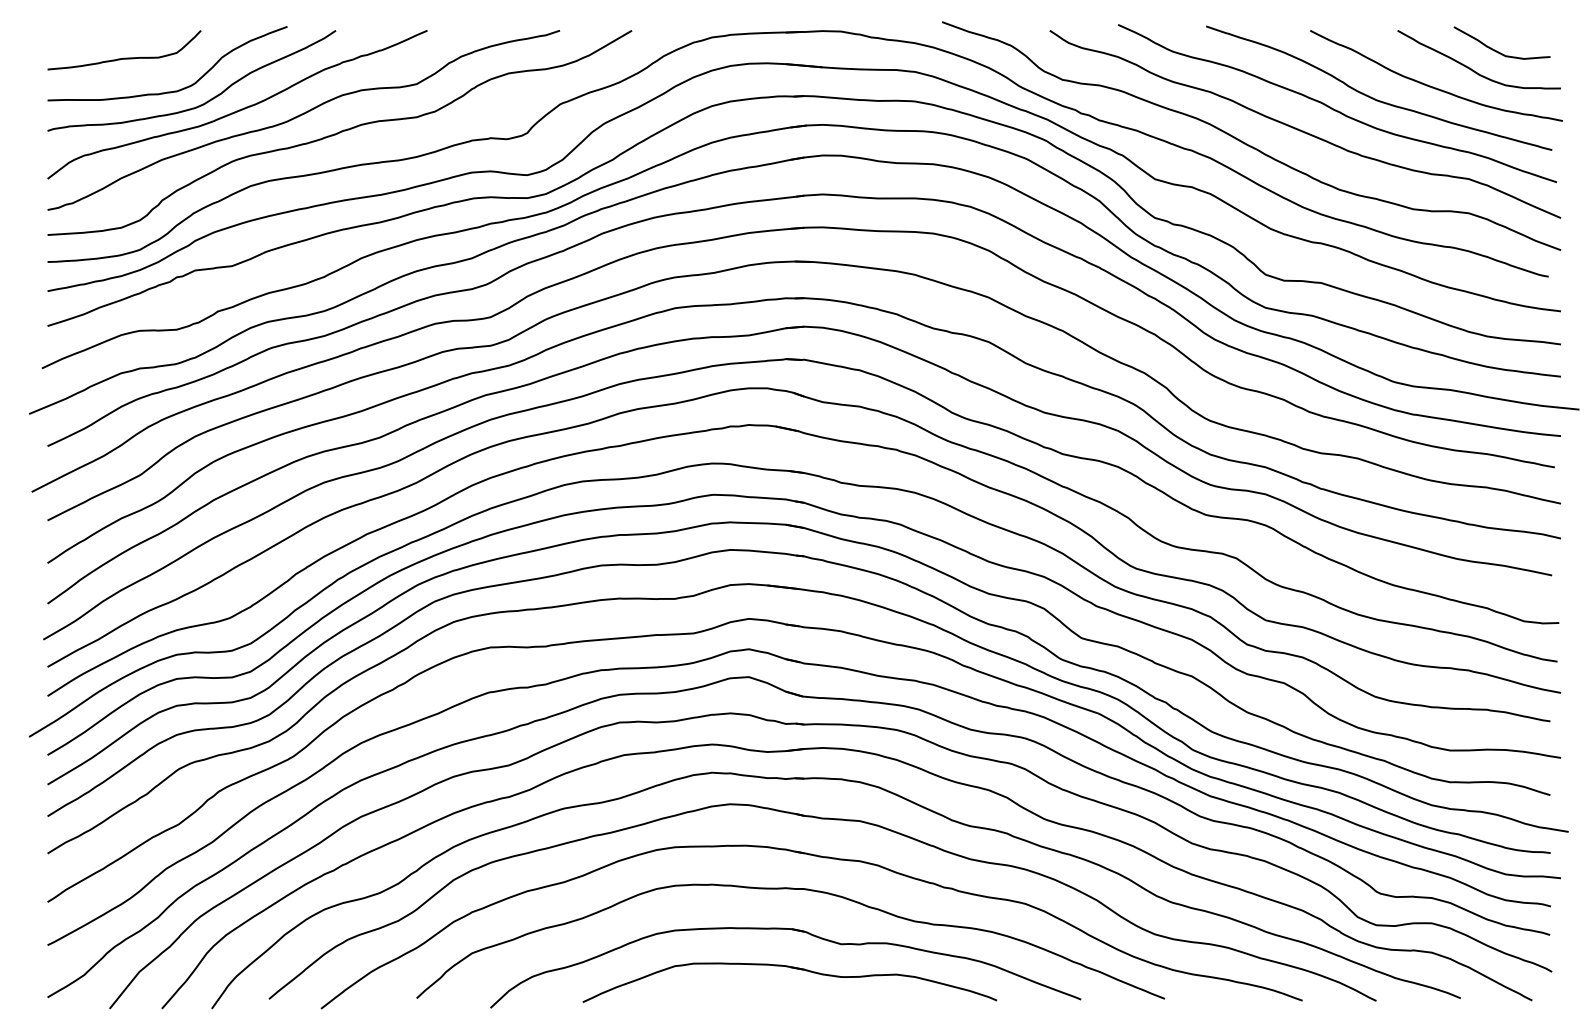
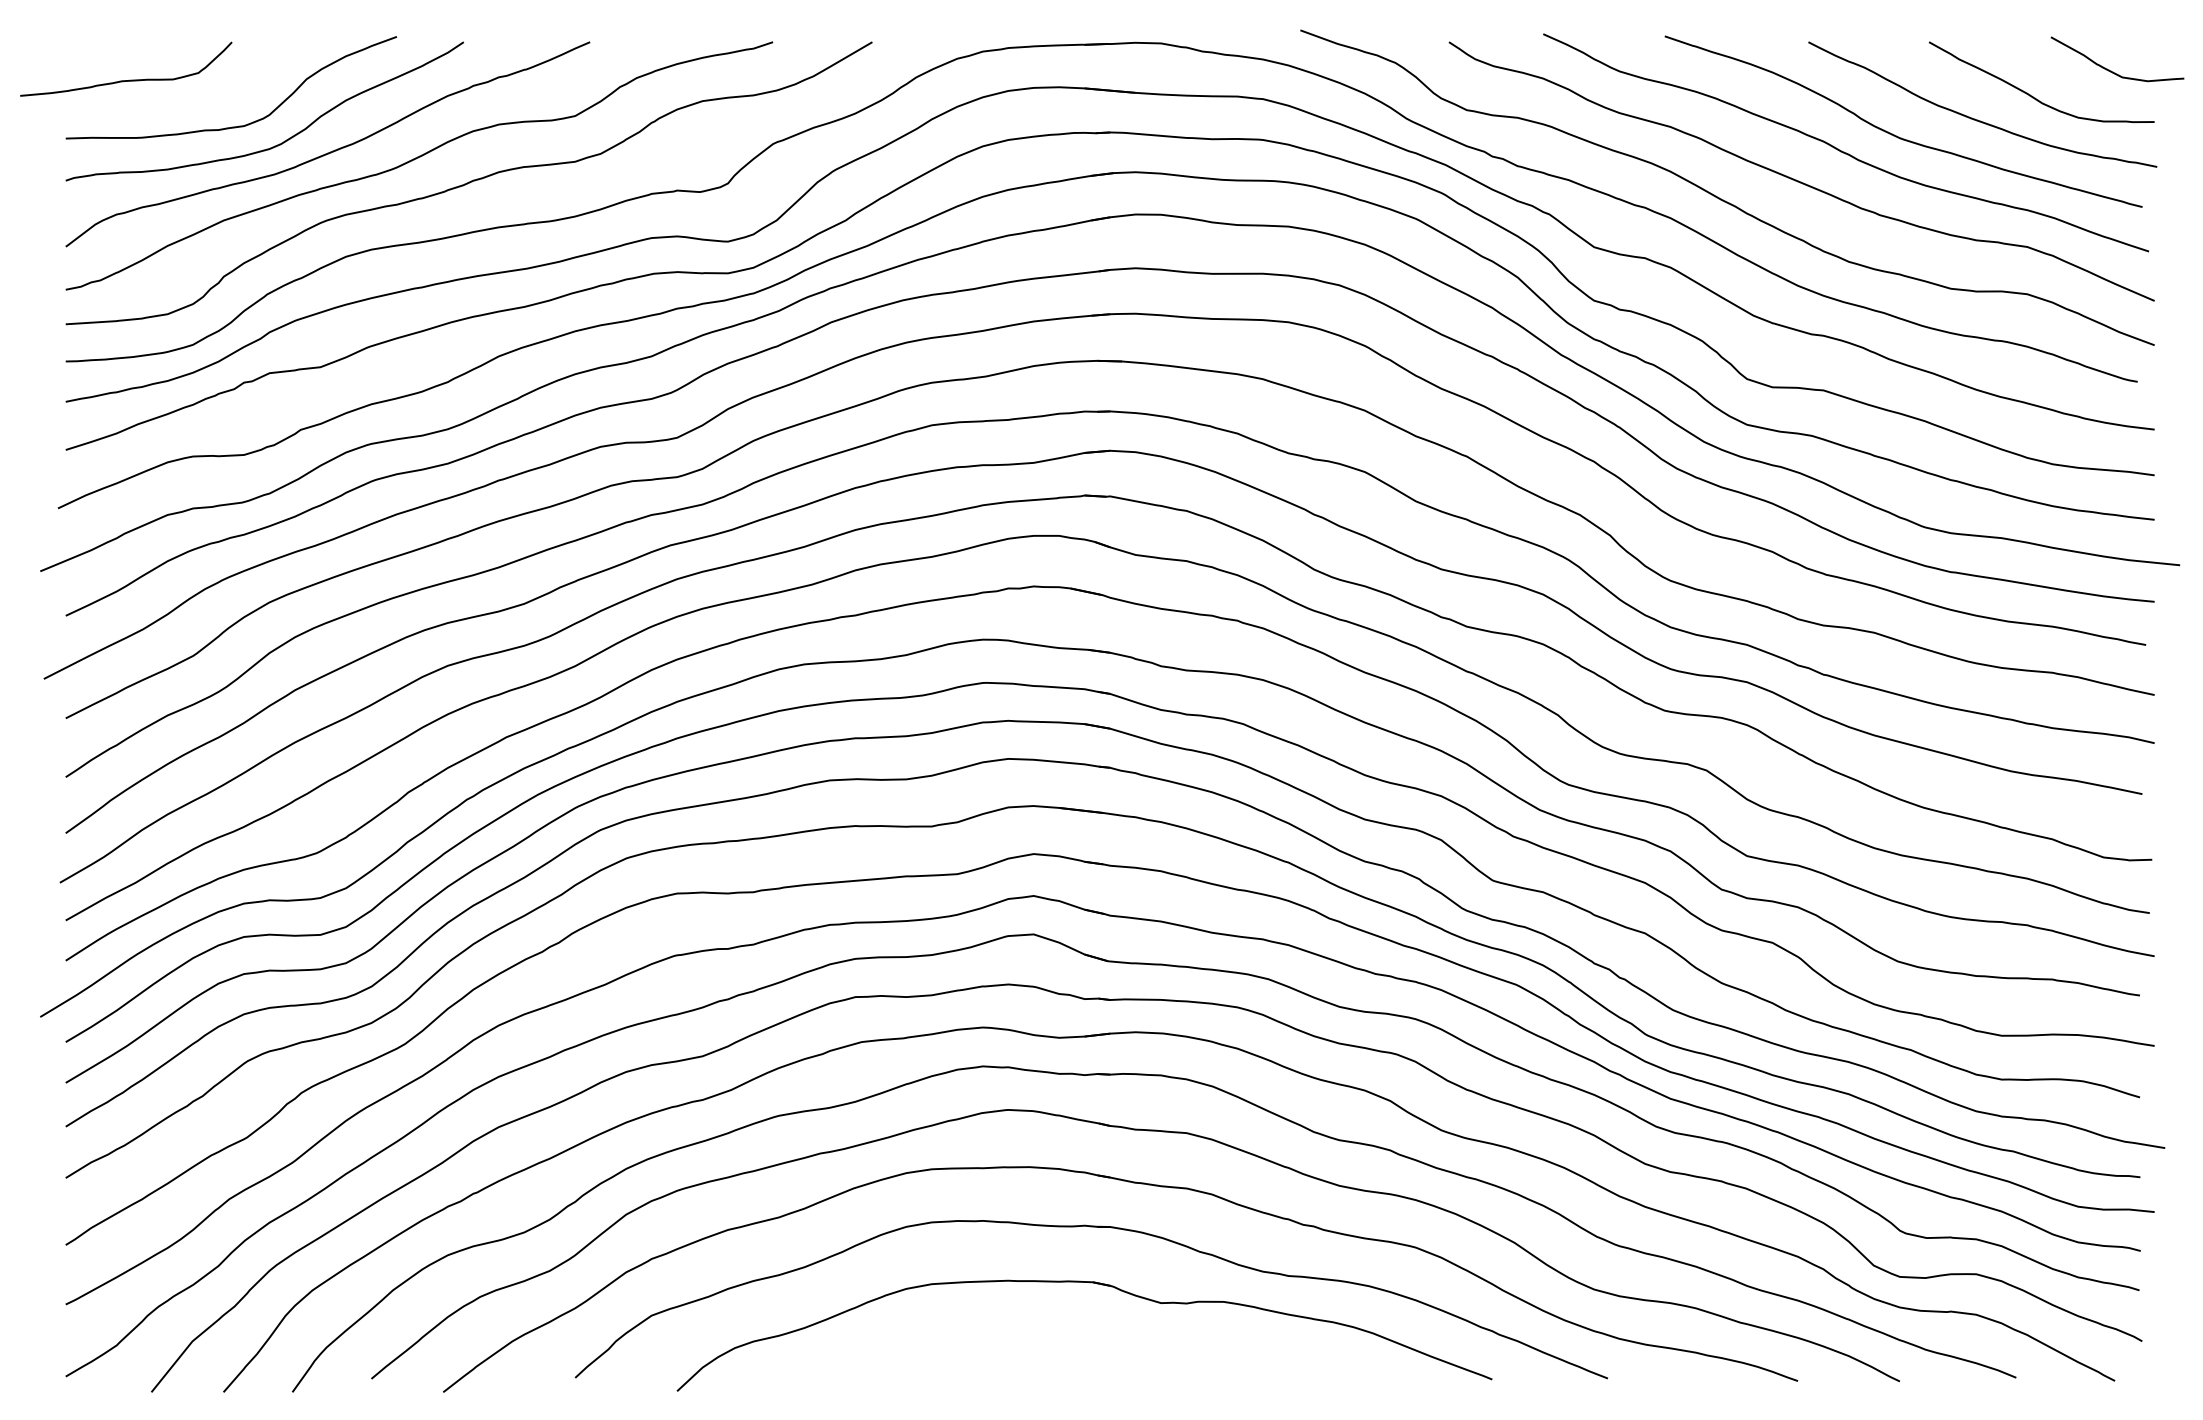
curve: (1496, 50) -> (2109, 69), moved
curve: (124, 57) -> (126, 79), moved
part: (790, 968) -> (1091, 1336), removed

